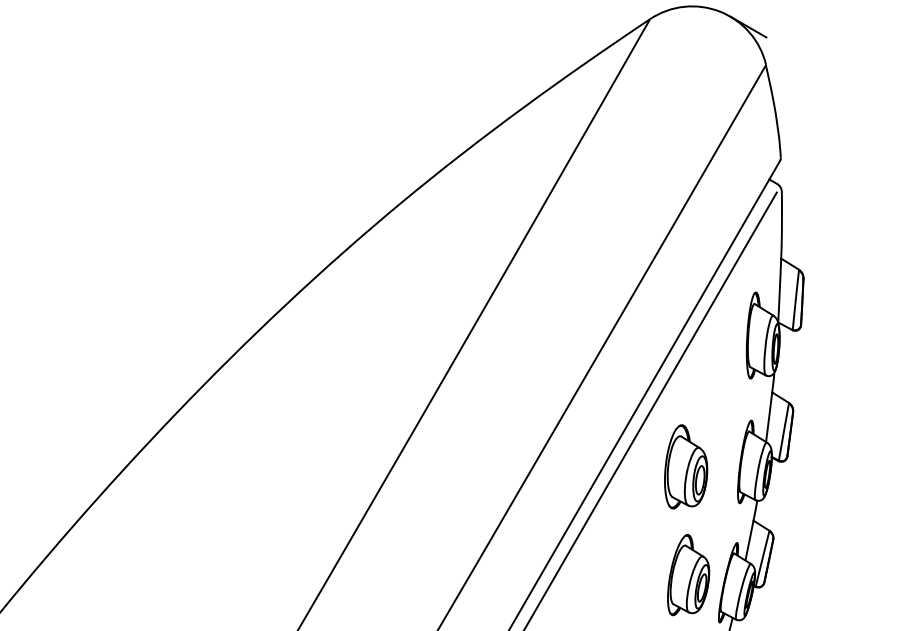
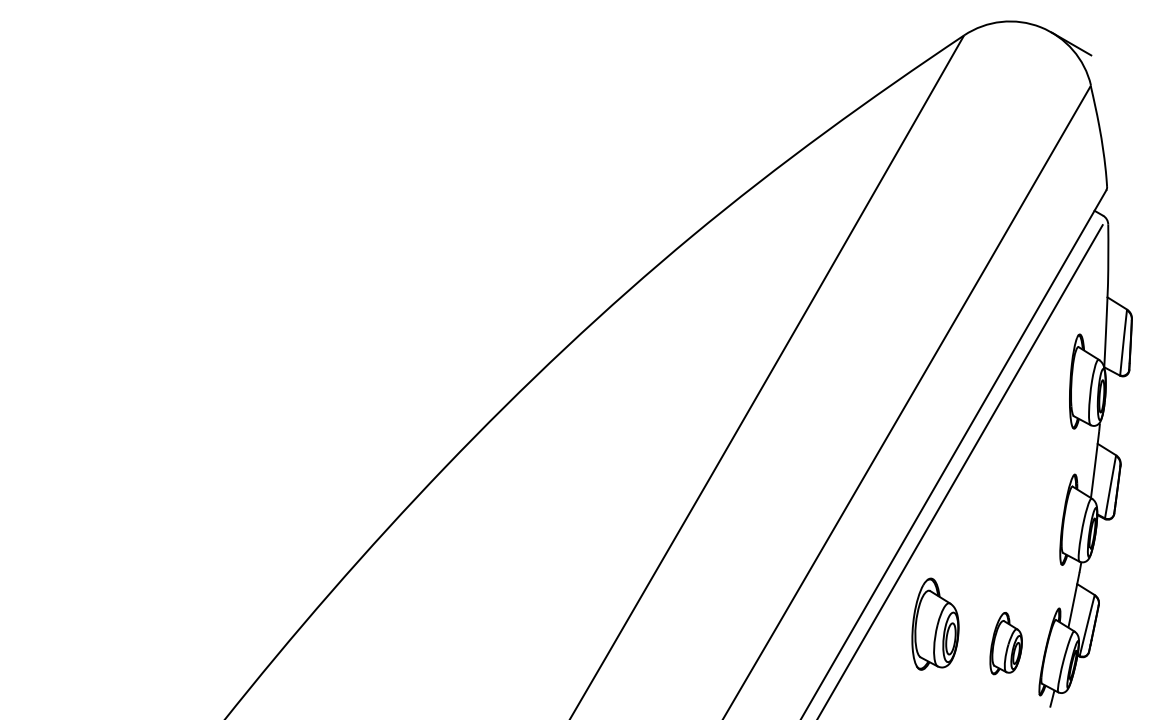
part: (686, 466) -> (935, 623), moved
part: (687, 575) -> (1005, 643), size x0.7

